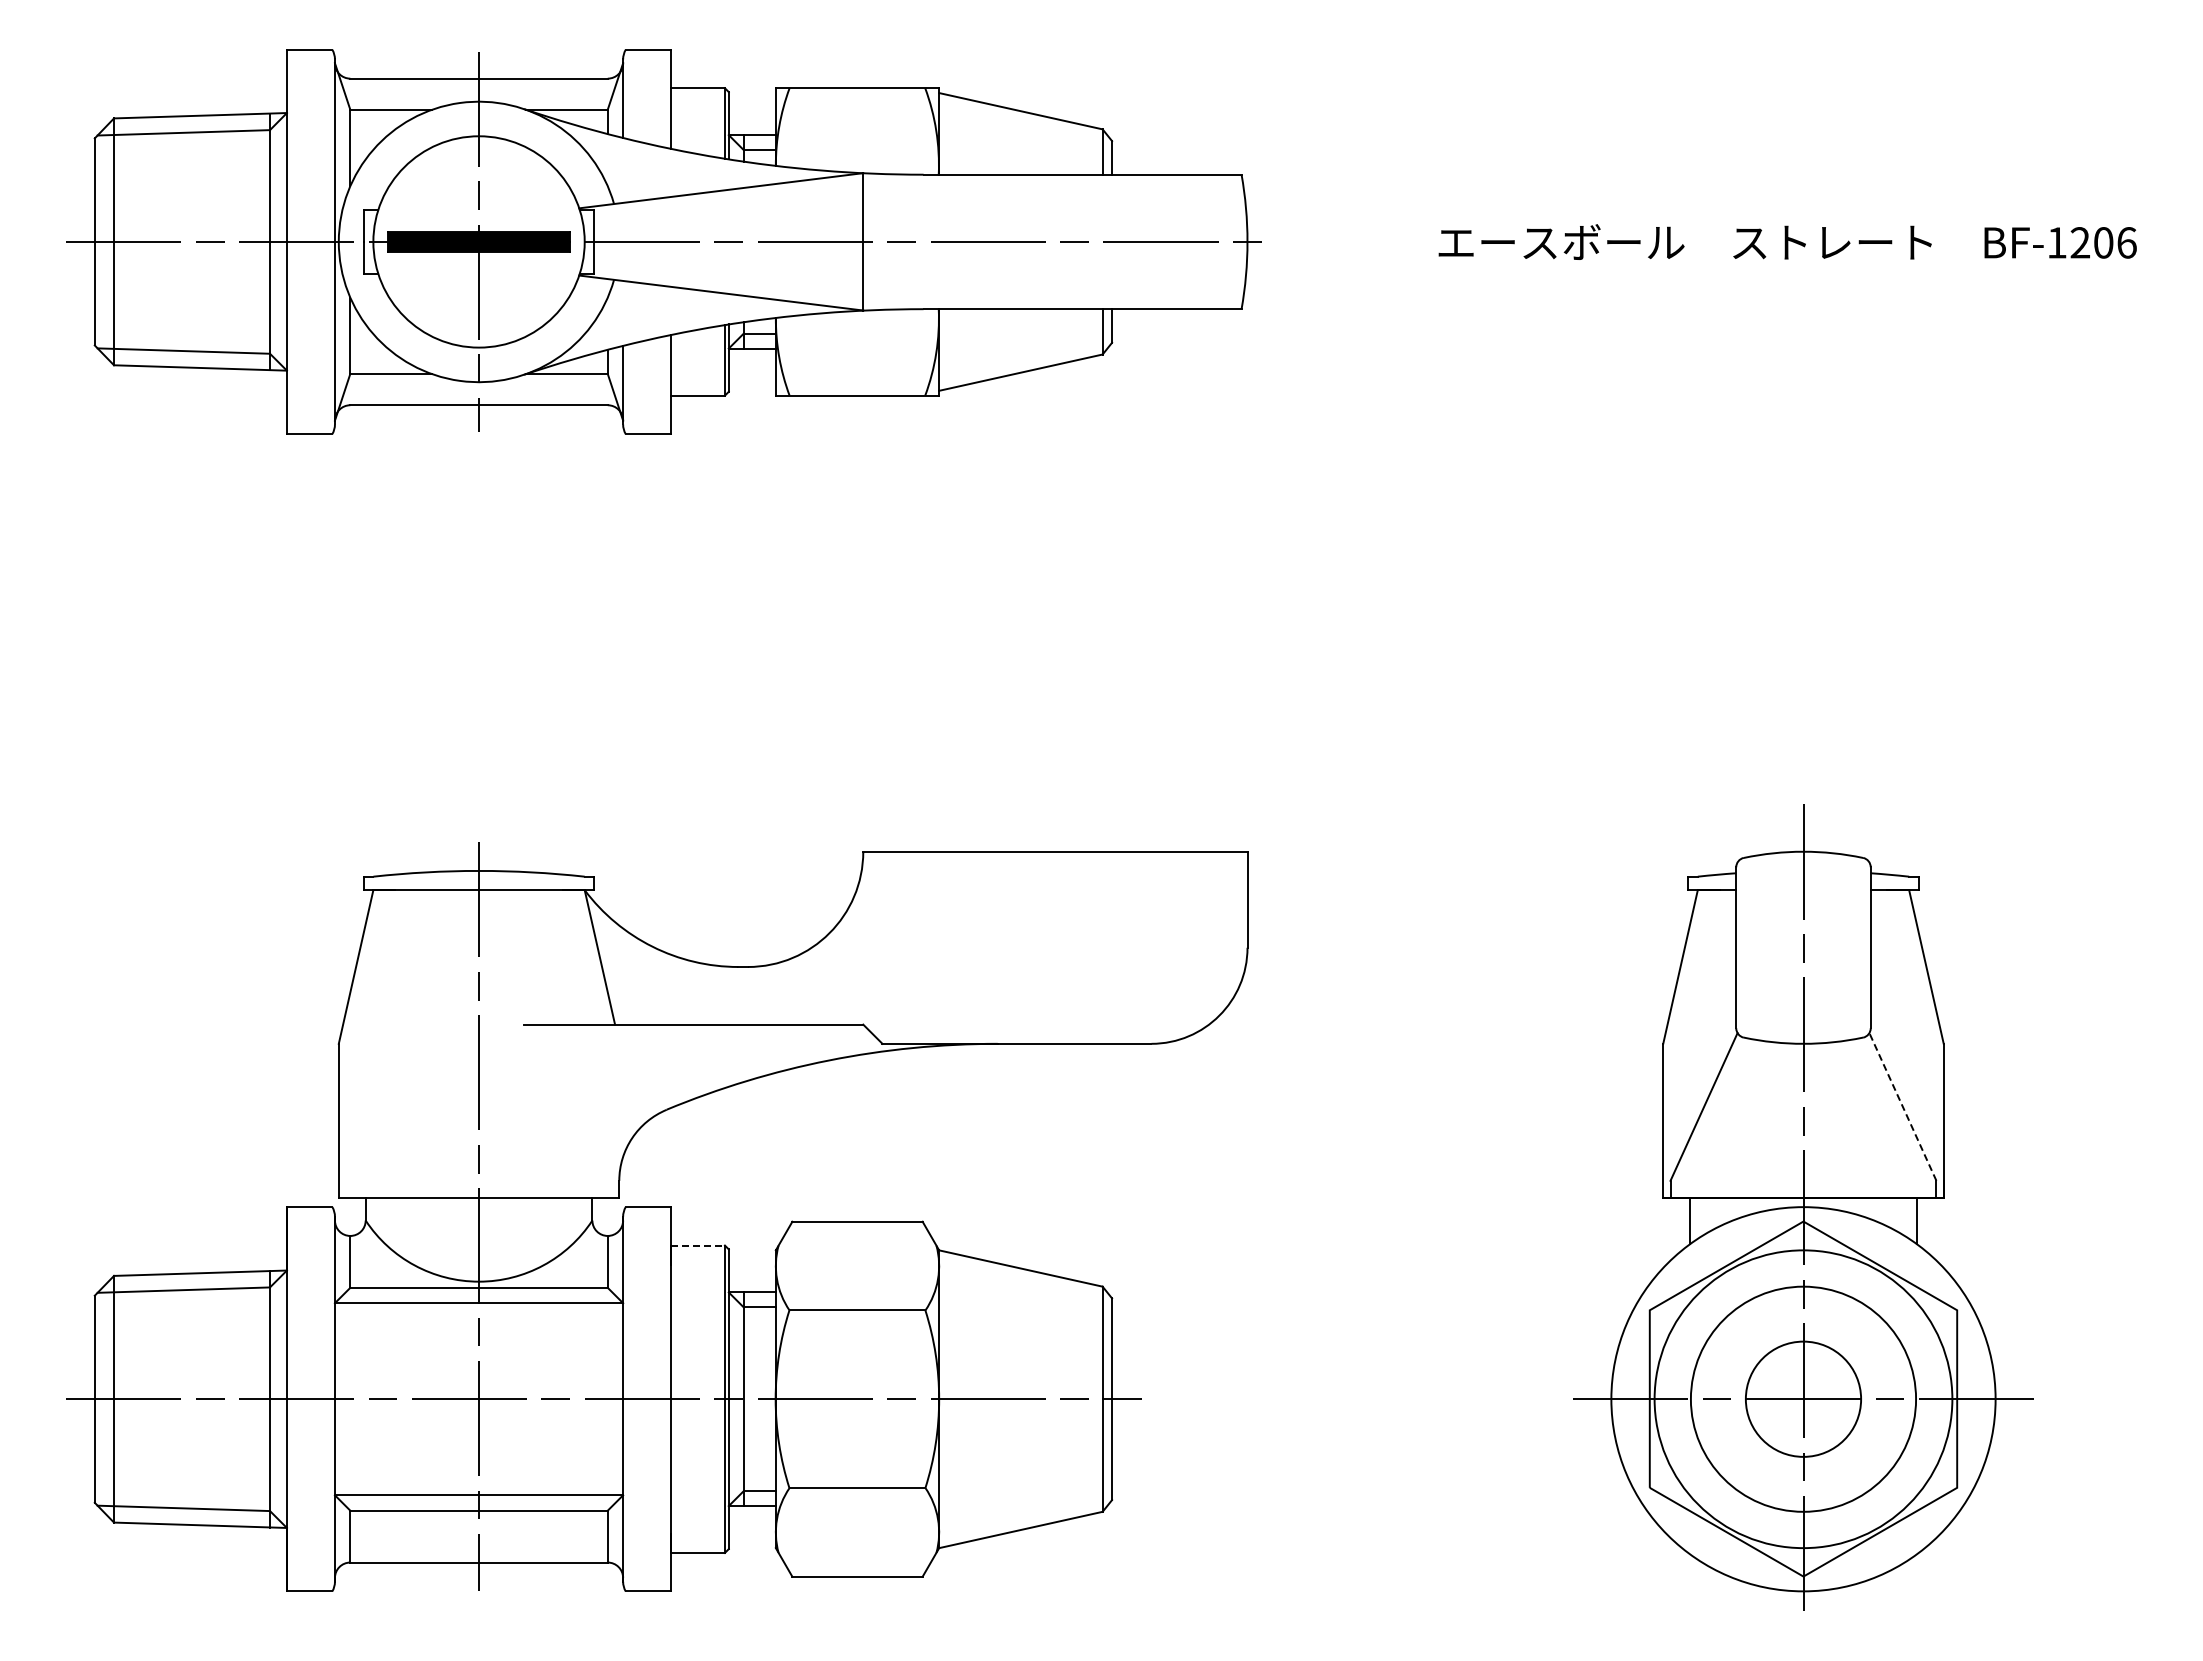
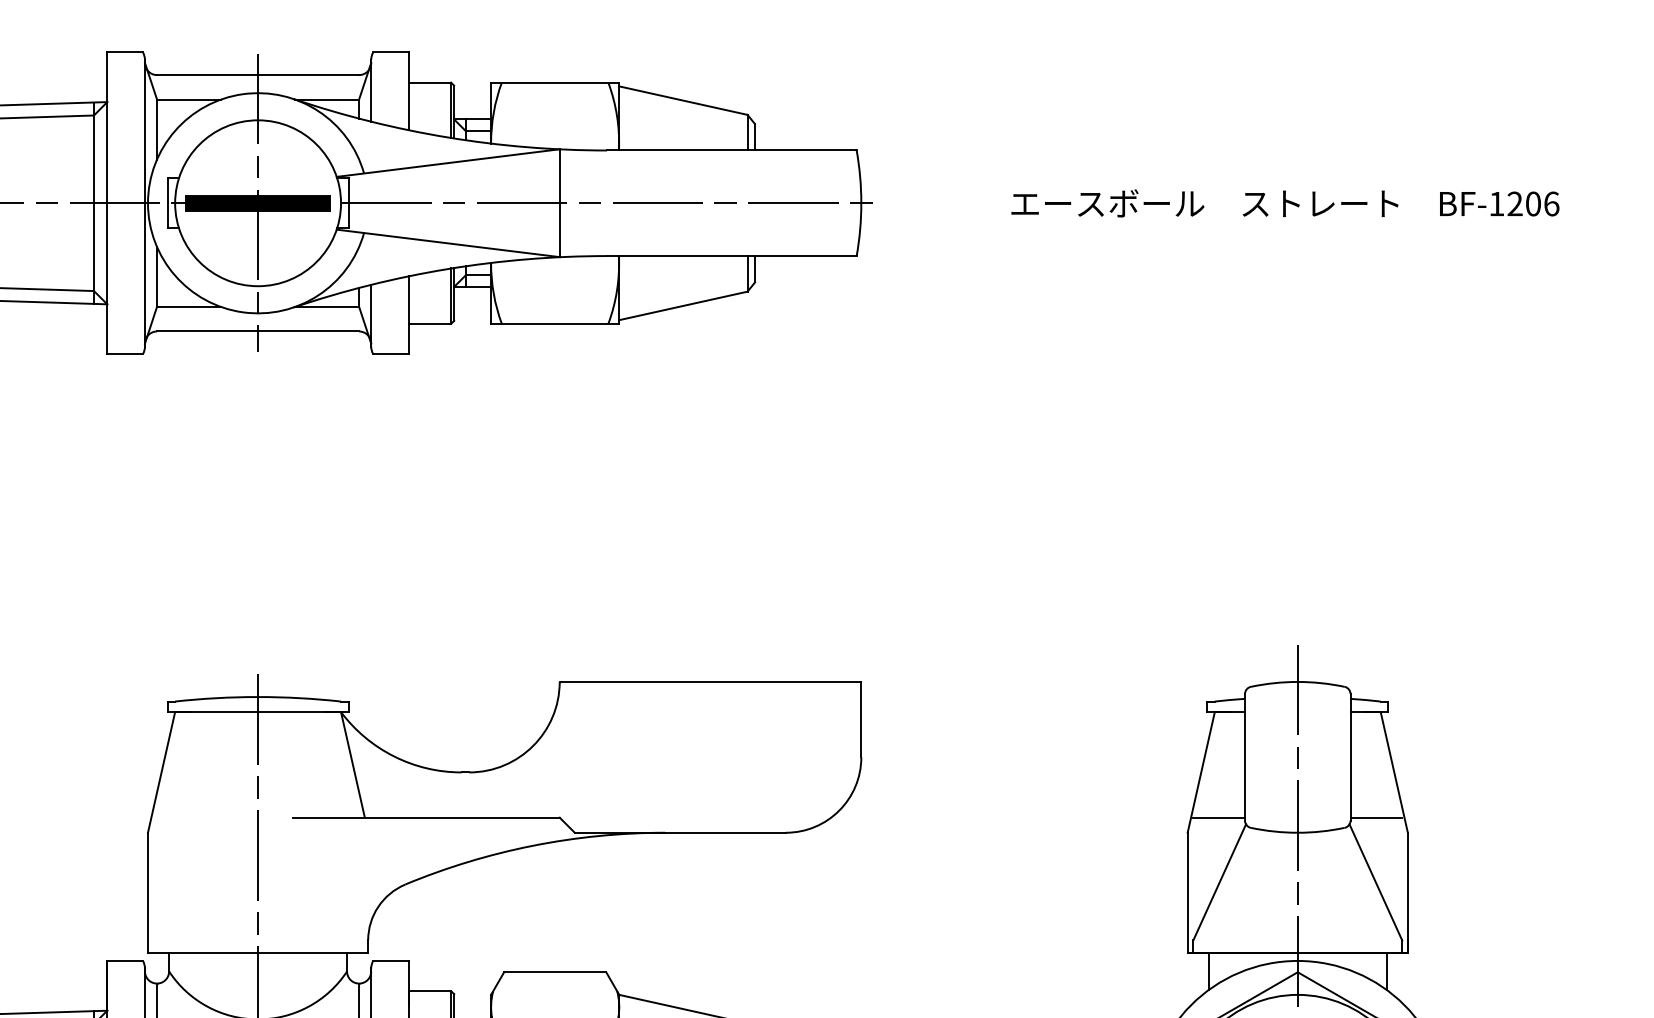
line: (1703, 1024) -> (1219, 817), added
line: (1903, 1024) -> (1376, 817), added
line: (1902, 1106) -> (1375, 881), dashed -> solid
line: (698, 1245) -> (430, 991), dashed -> solid

